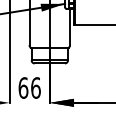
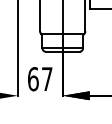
text: (35, 87) -> (46, 78), 66 -> 67

